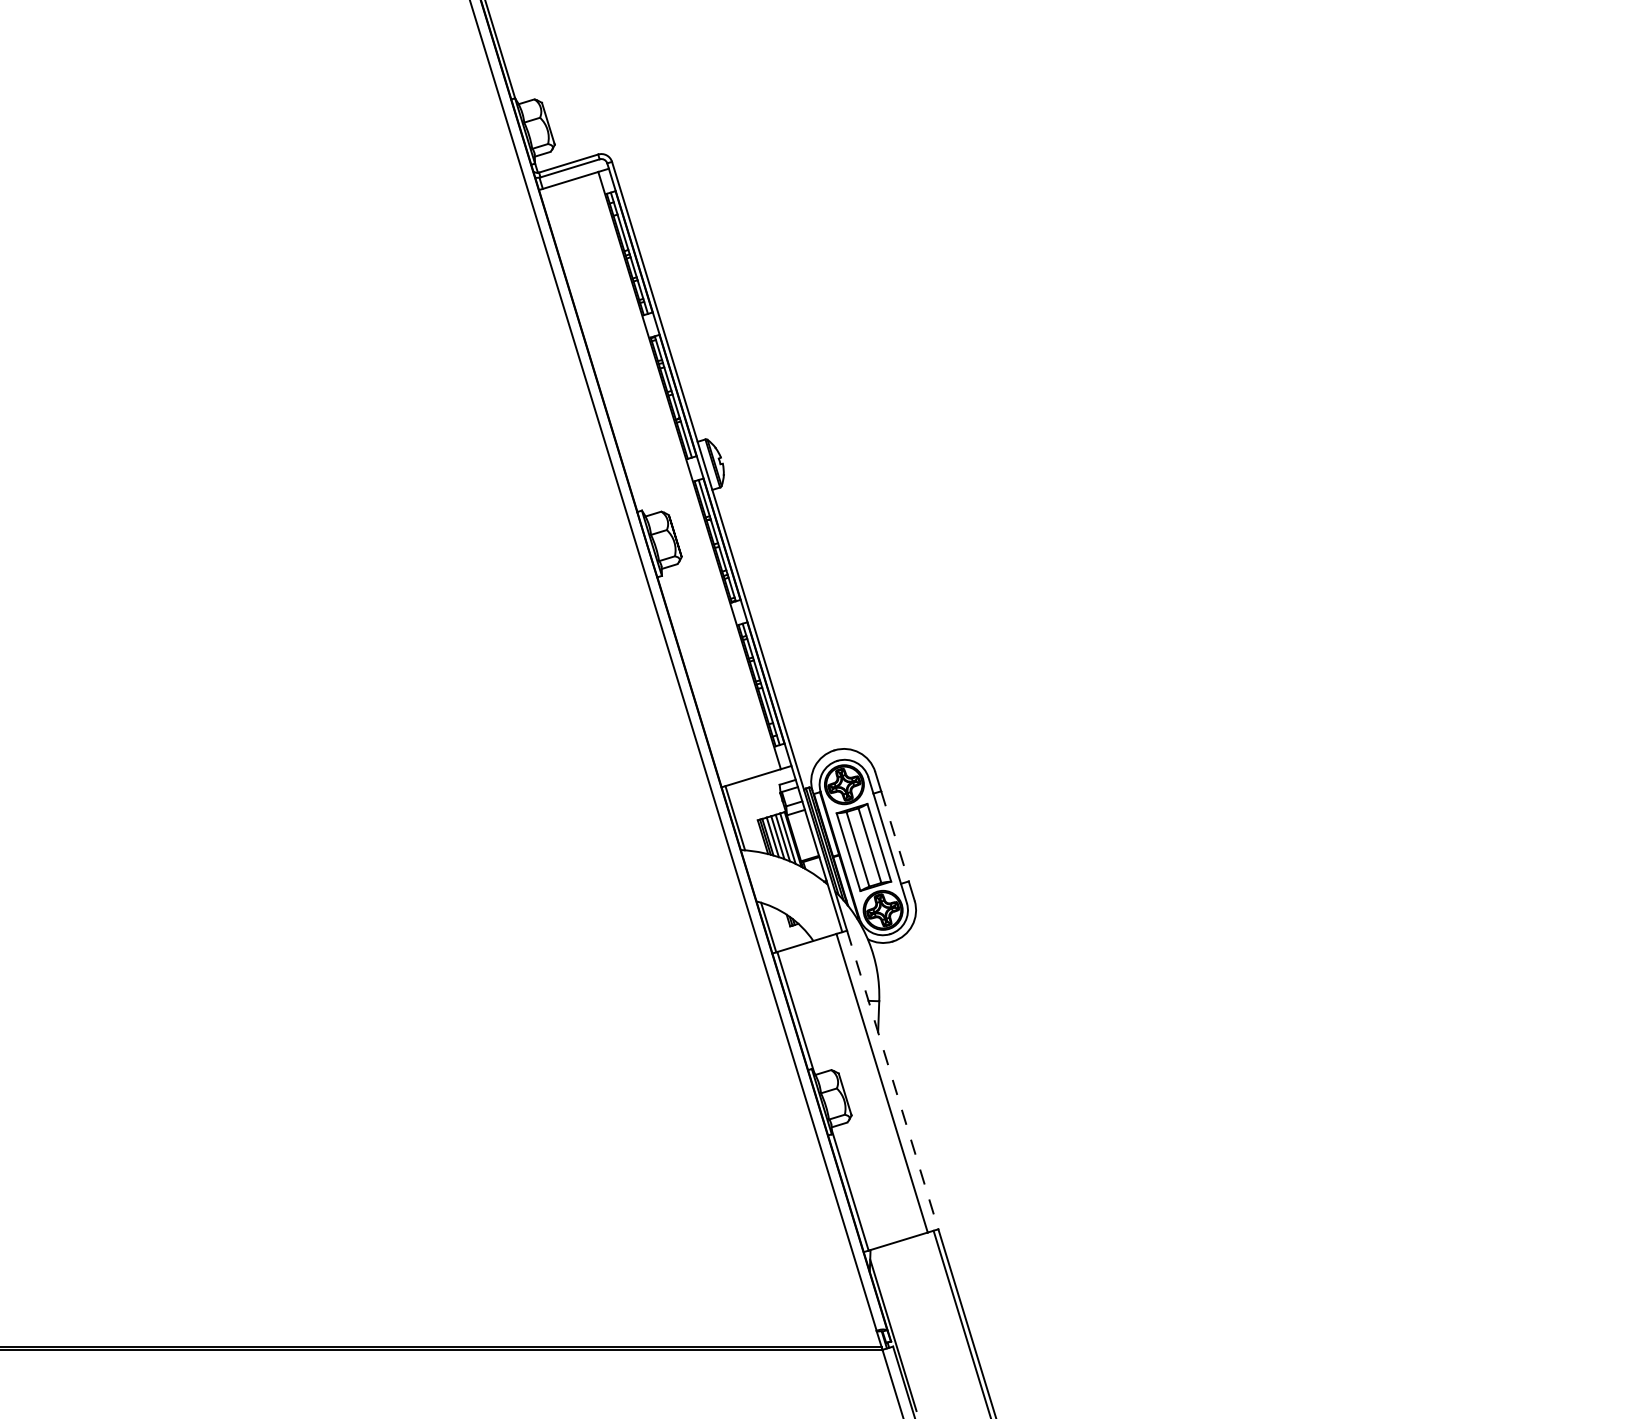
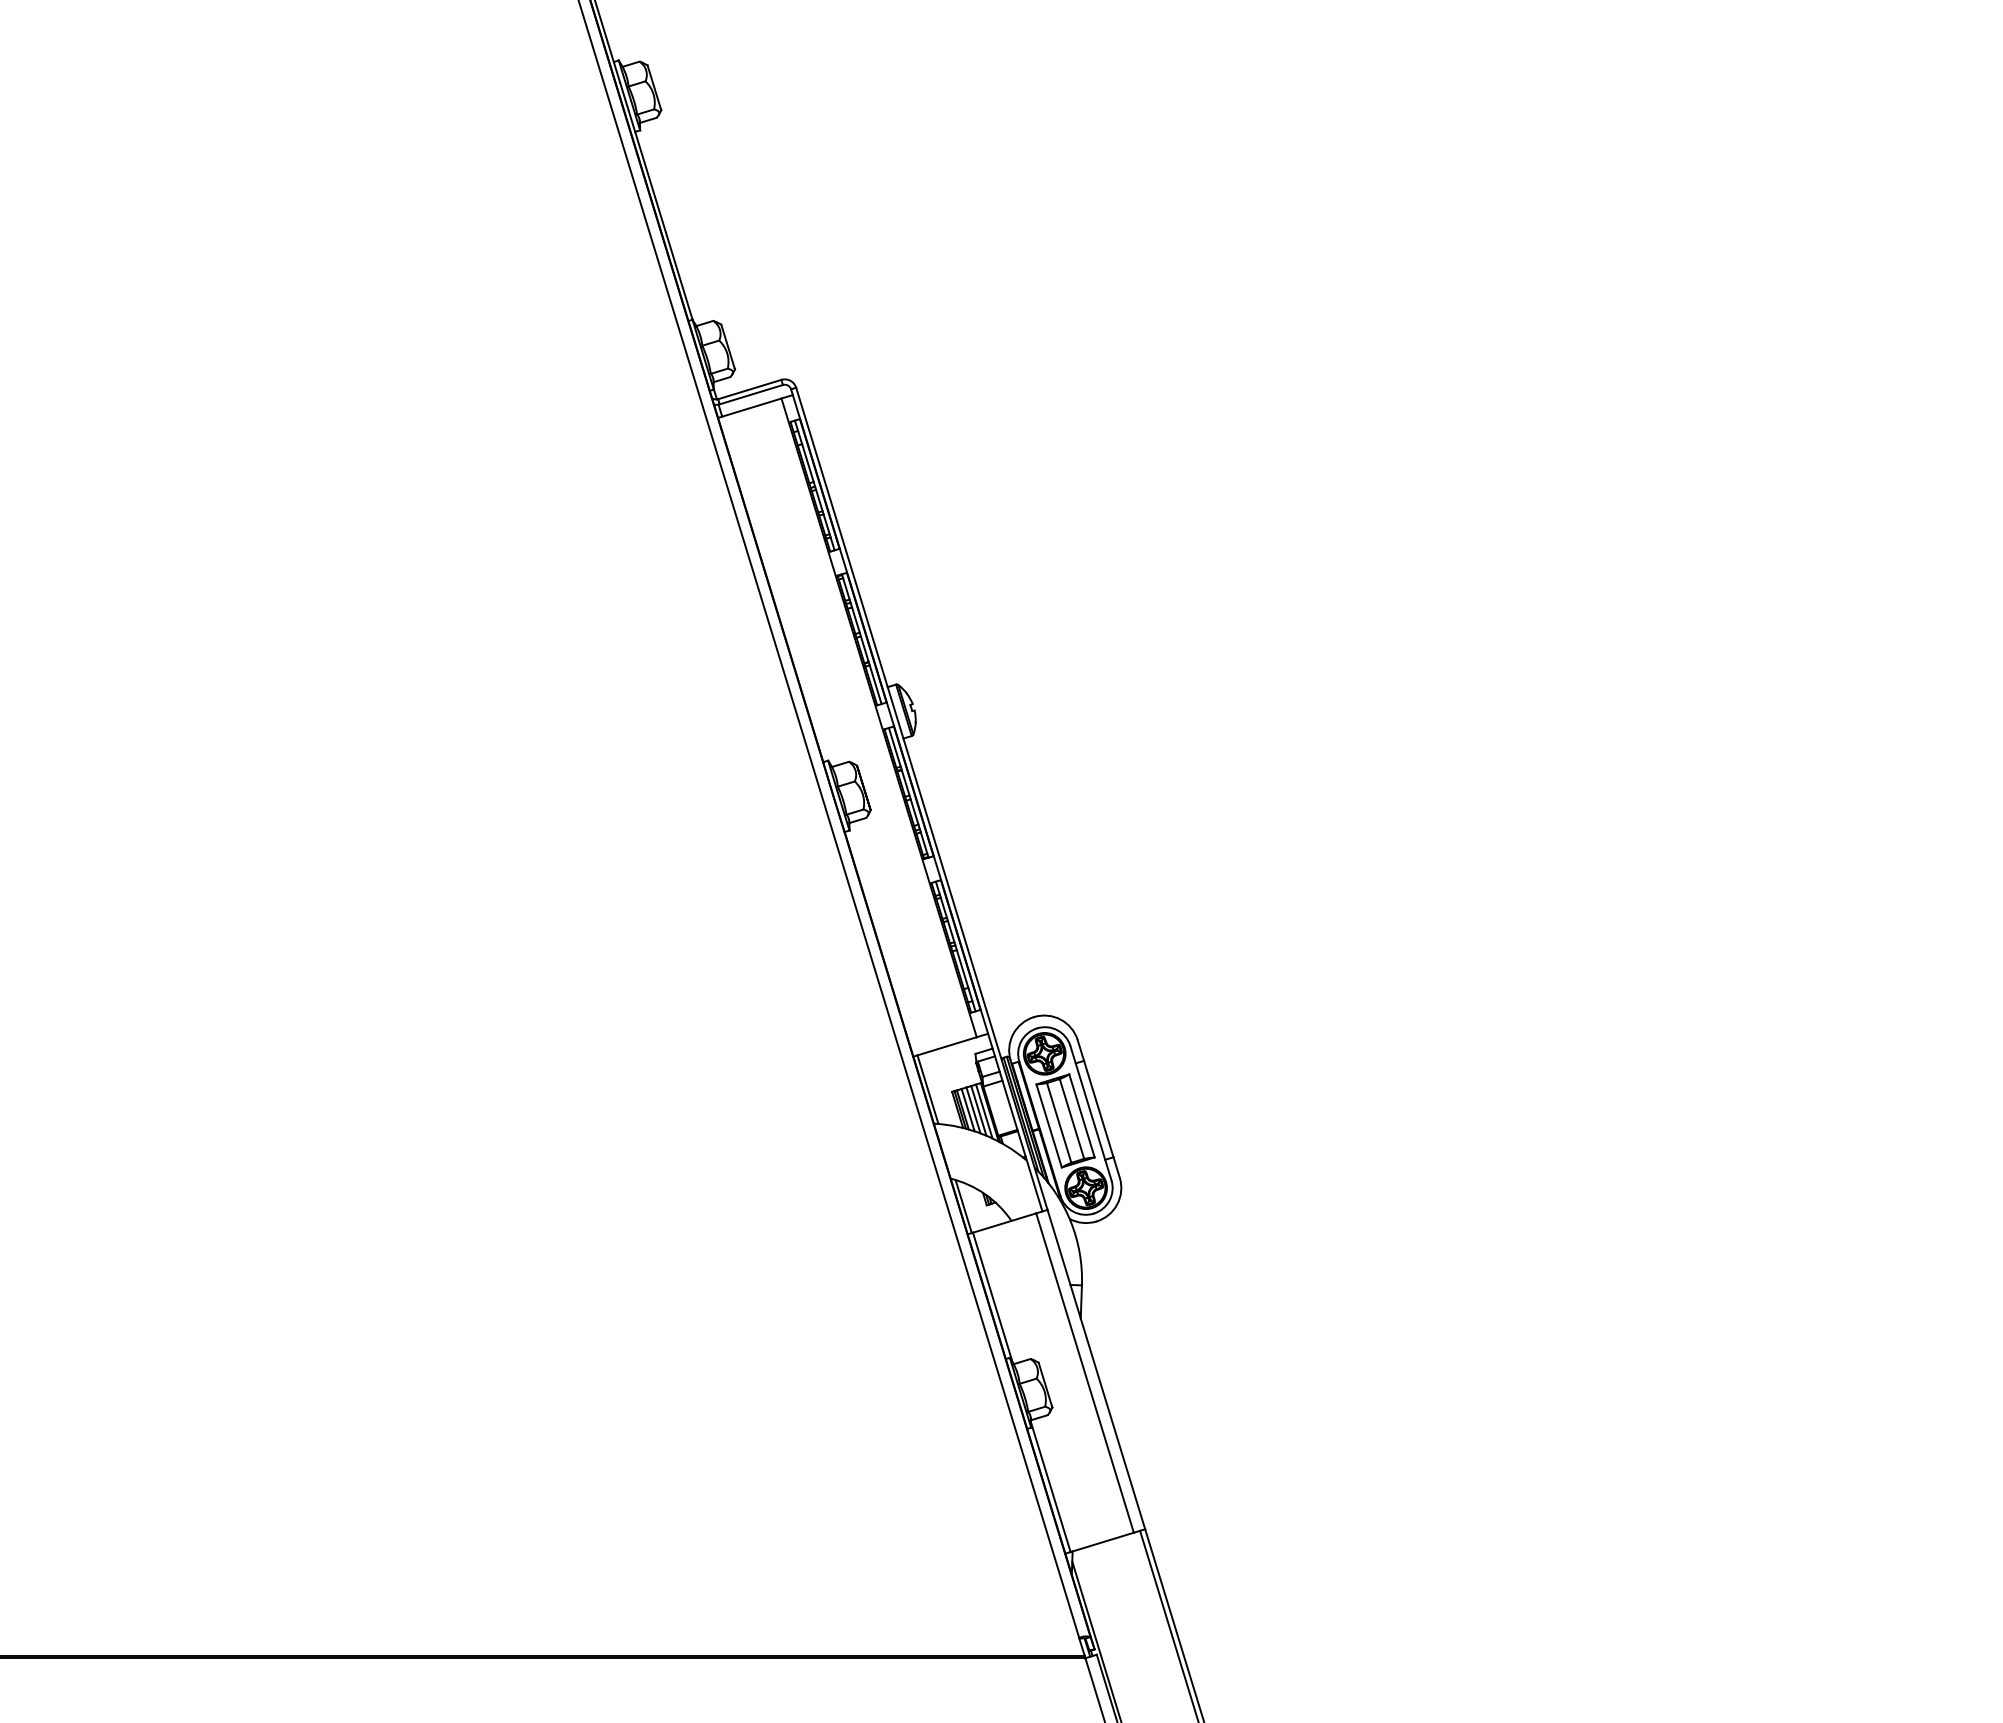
line: (894, 836) -> (1098, 1109), dashed -> solid
line: (892, 1079) -> (1096, 1369), dashed -> solid

